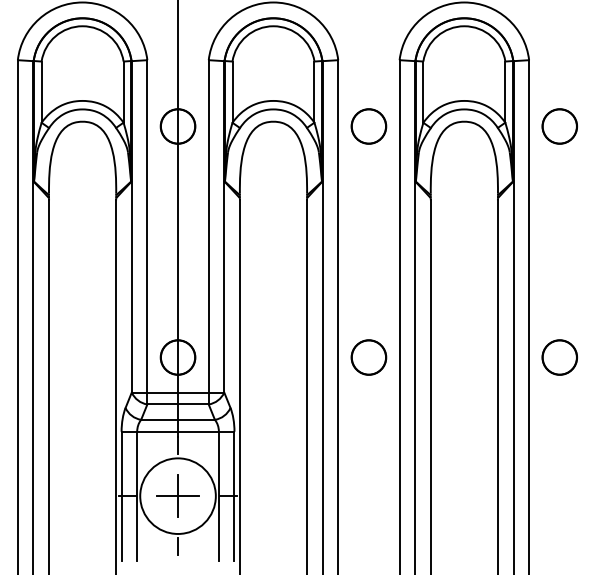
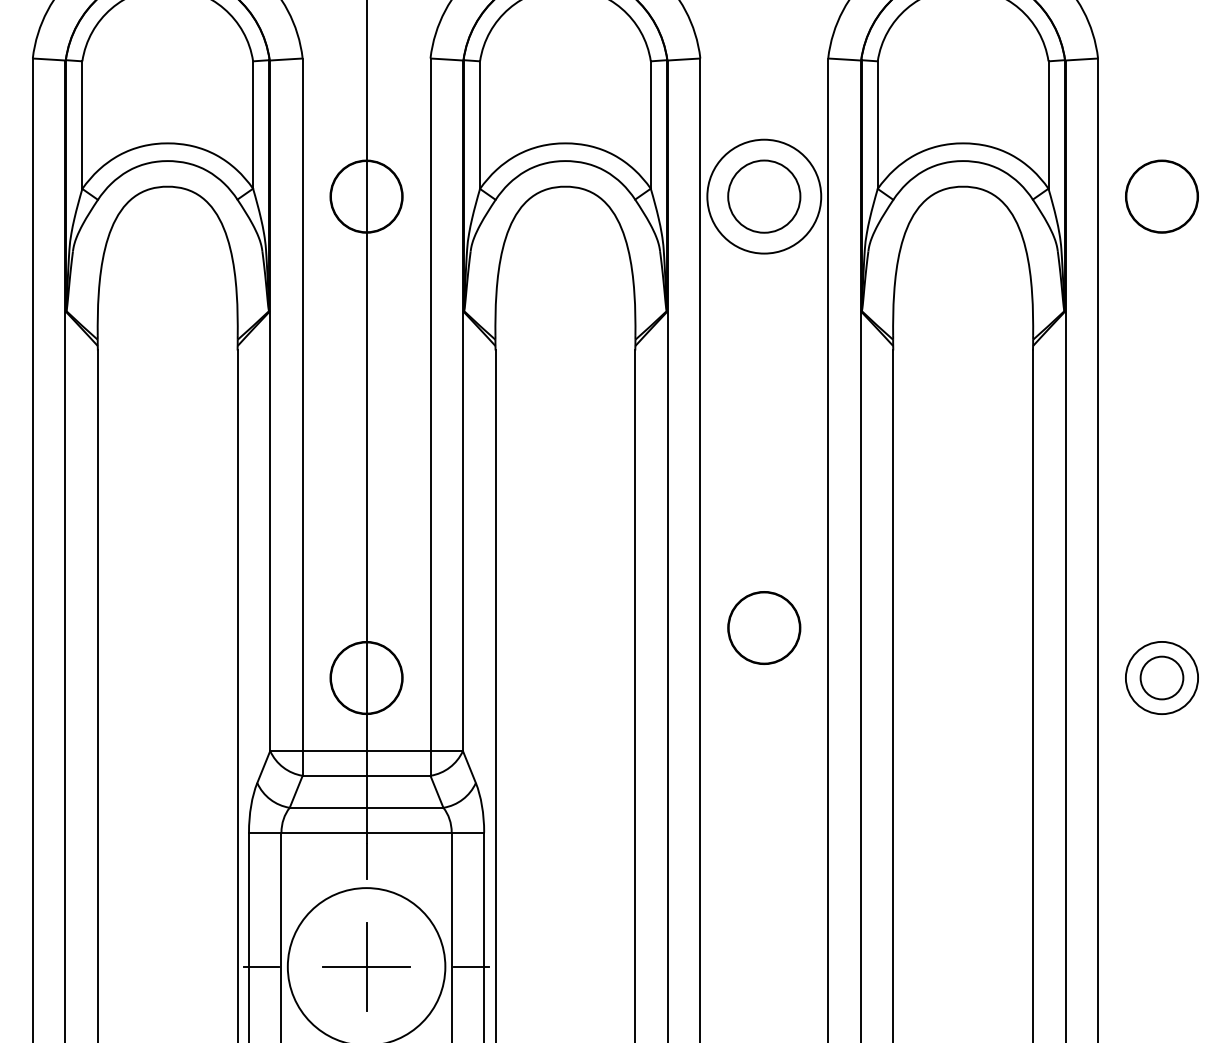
circle: (368, 126) -> (763, 196), size x1.6
part: (368, 357) -> (763, 627), moved
circle: (559, 357) -> (1161, 677), size x0.6

